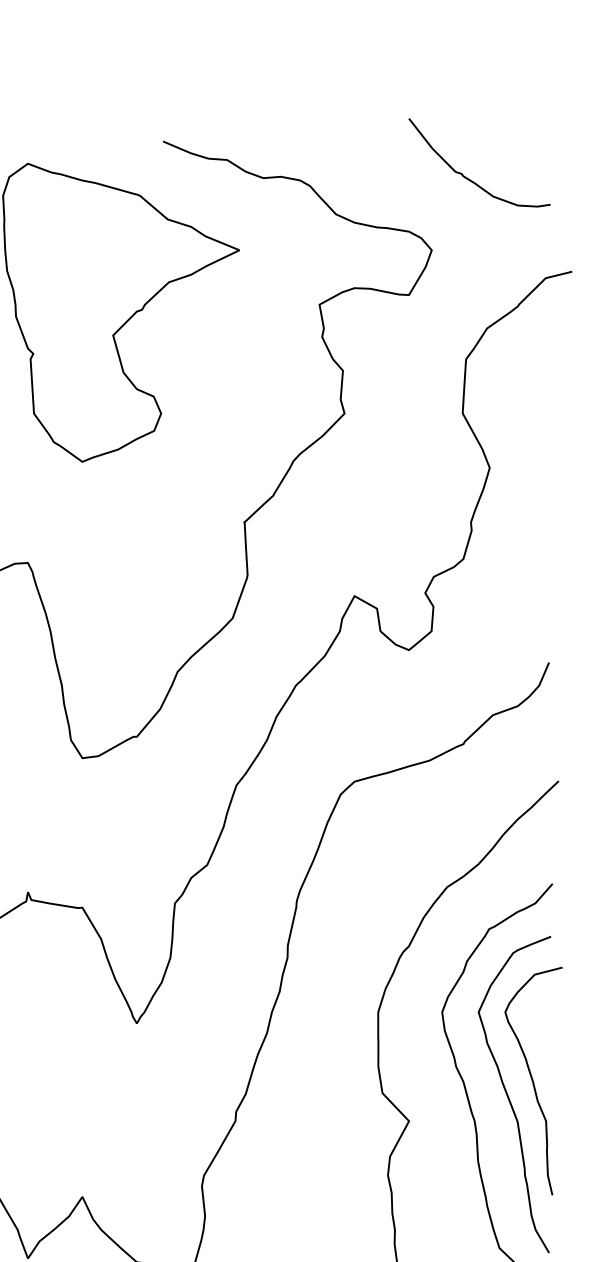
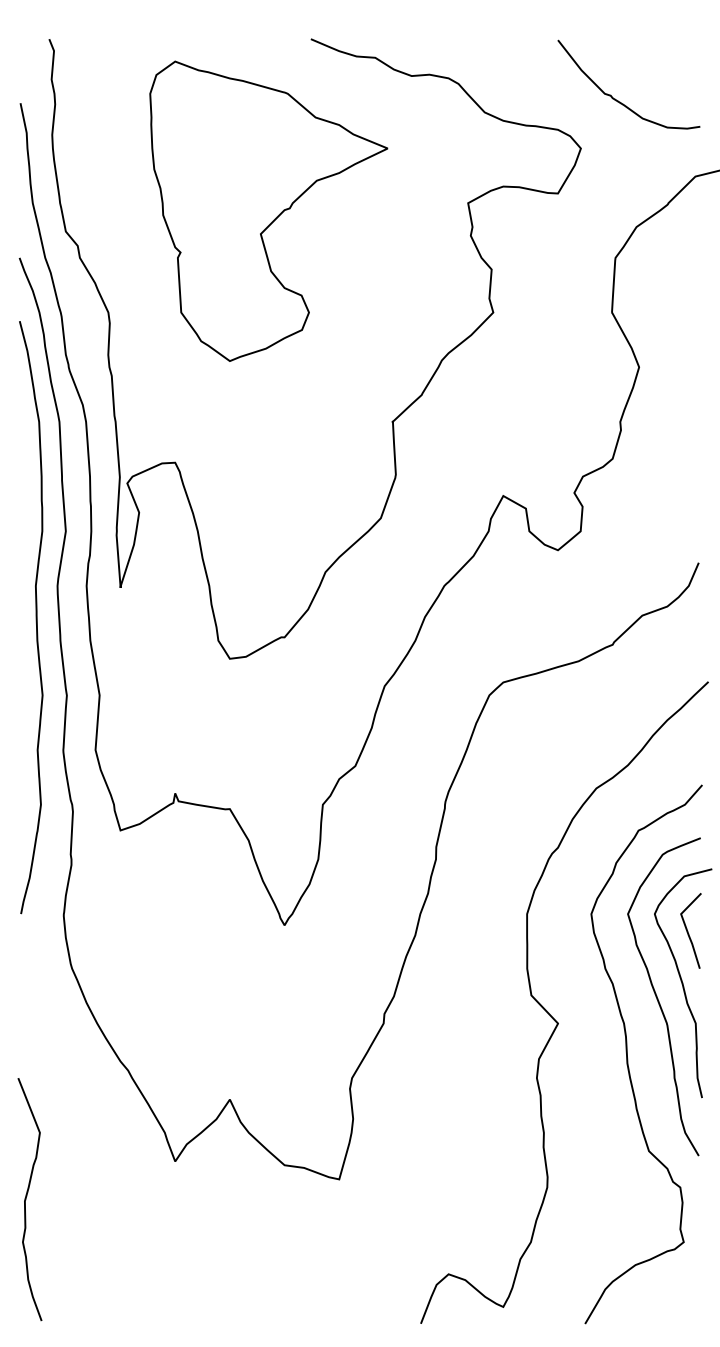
curve: (471, 179) -> (620, 101), moved
line: (538, 1029) -> (688, 931), added

